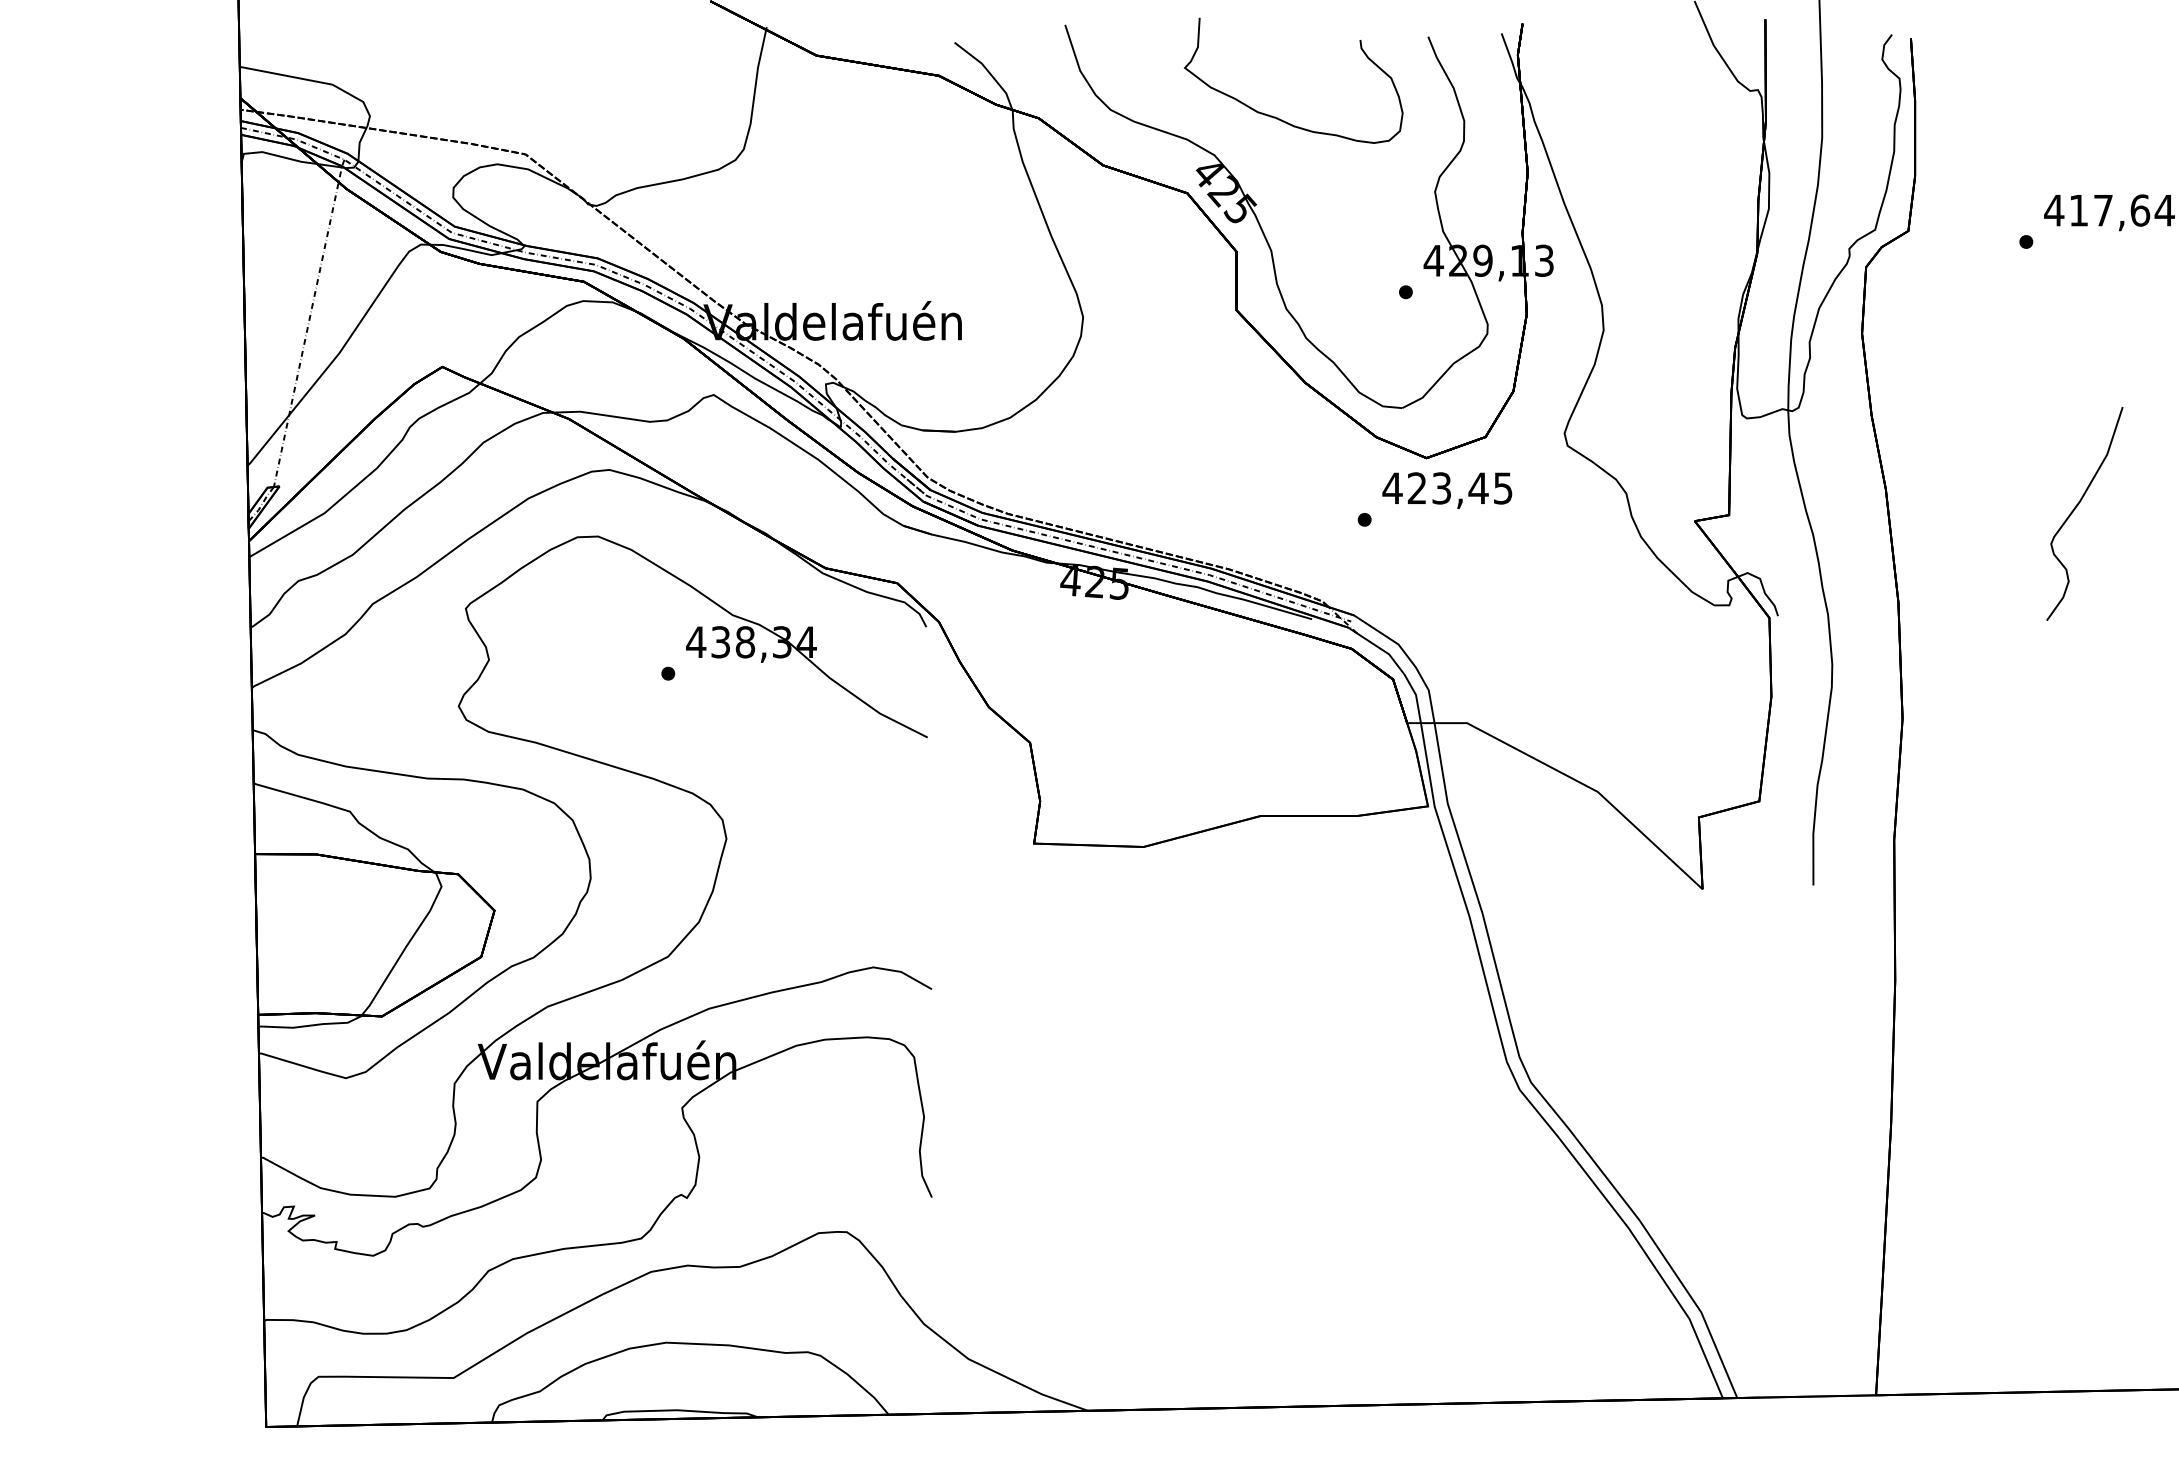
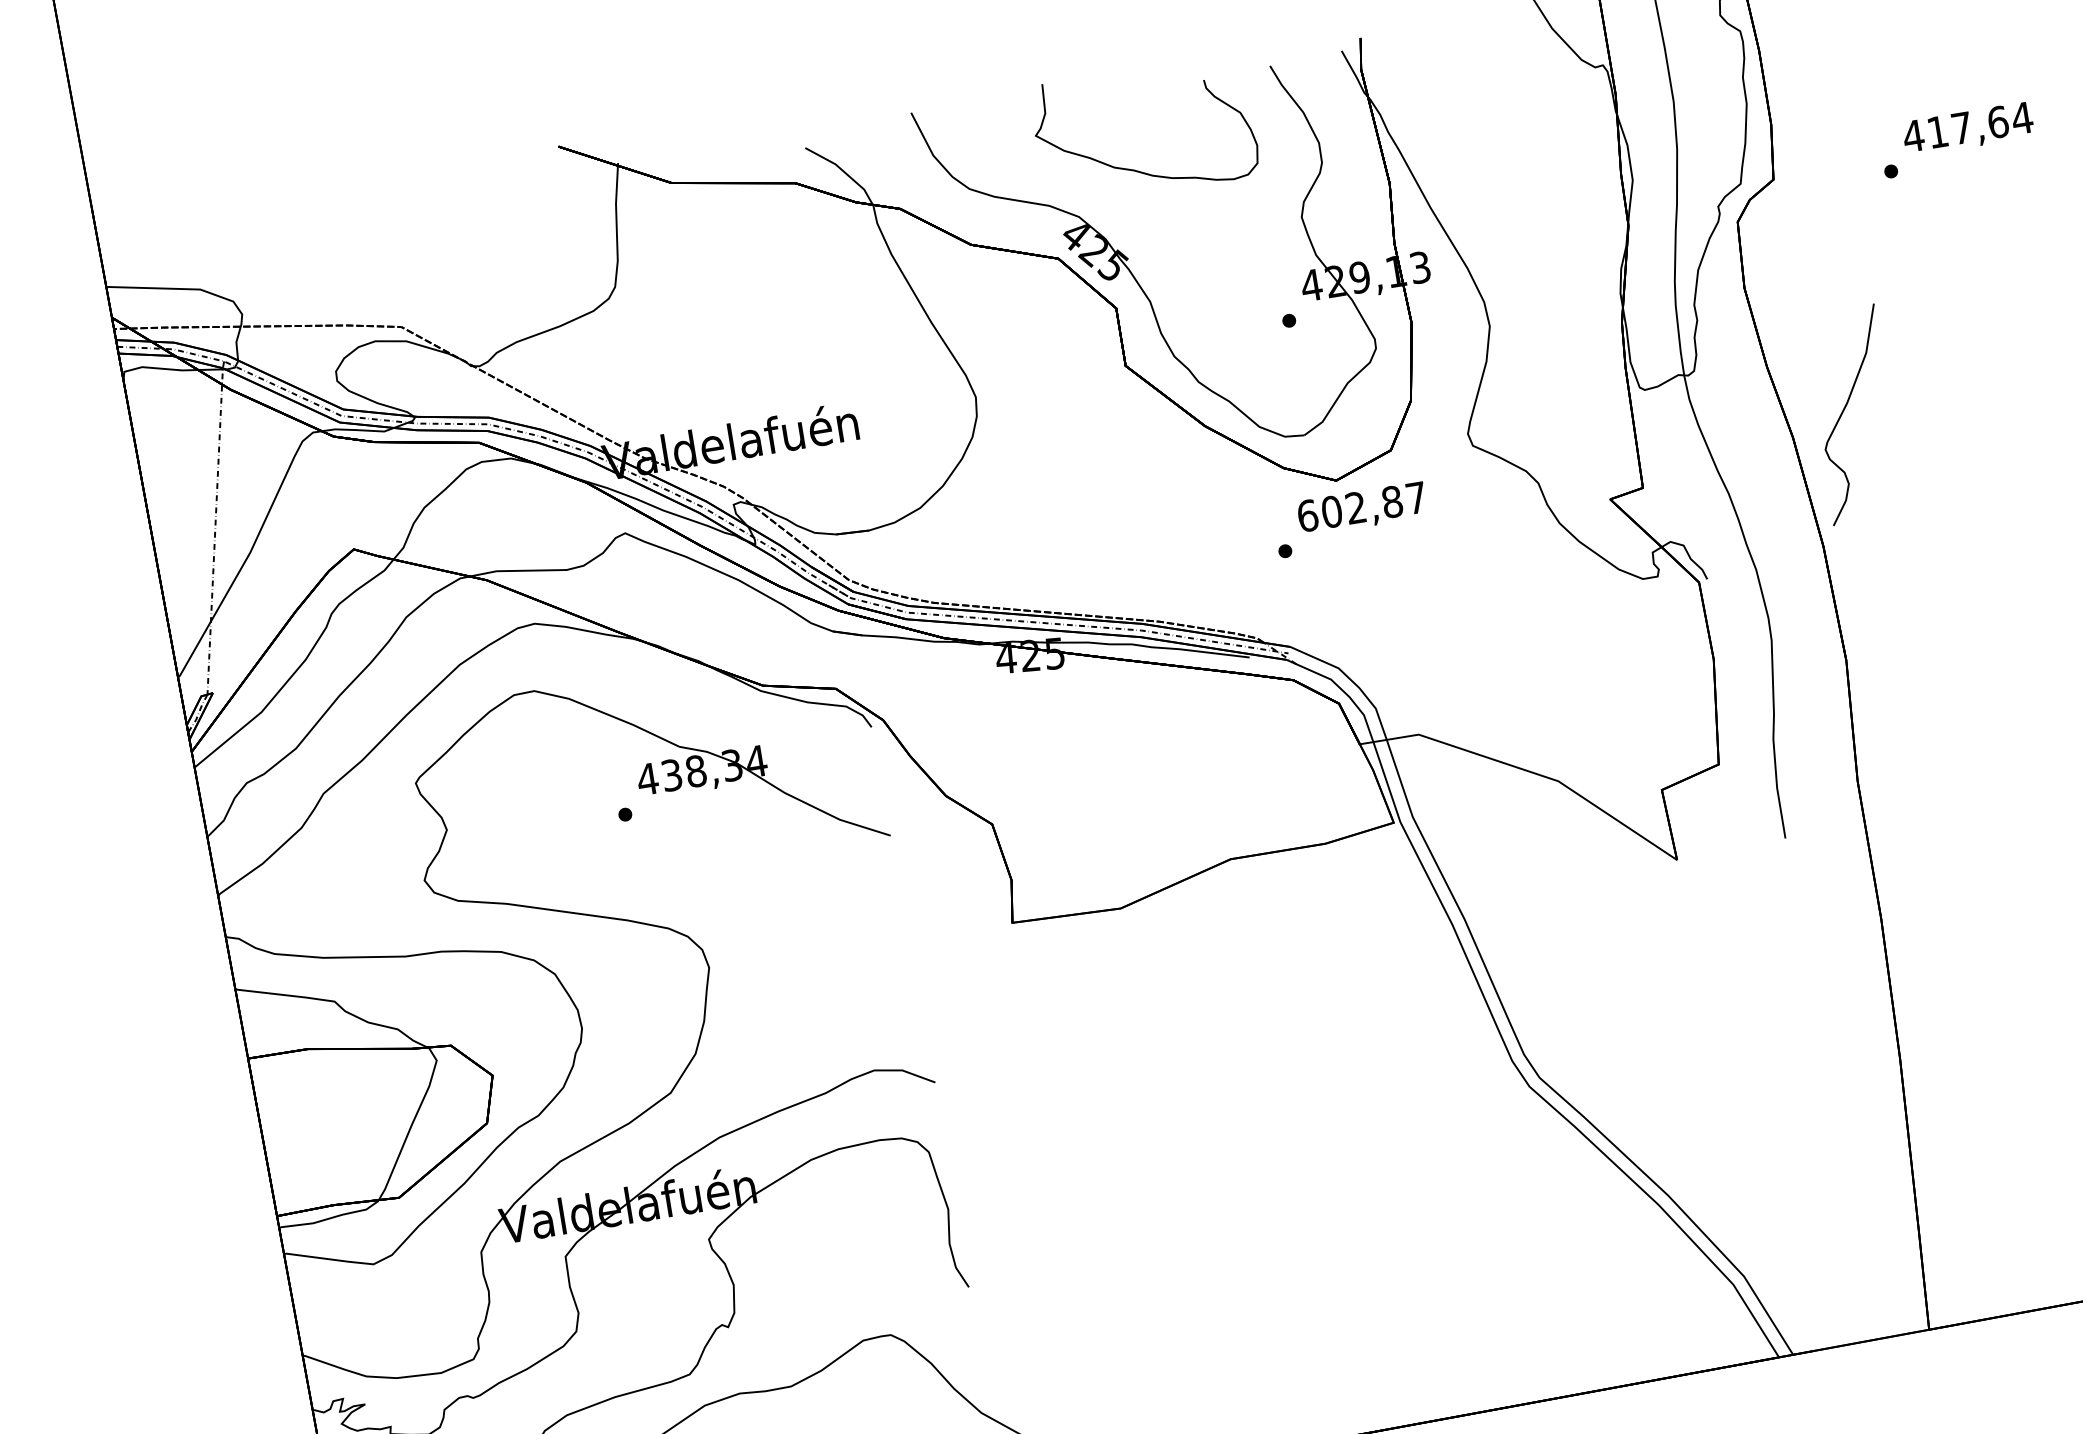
text: (1447, 488) -> (1361, 507), 423,45 -> 602,87
curve: (2076, 508) -> (1844, 410), moved

